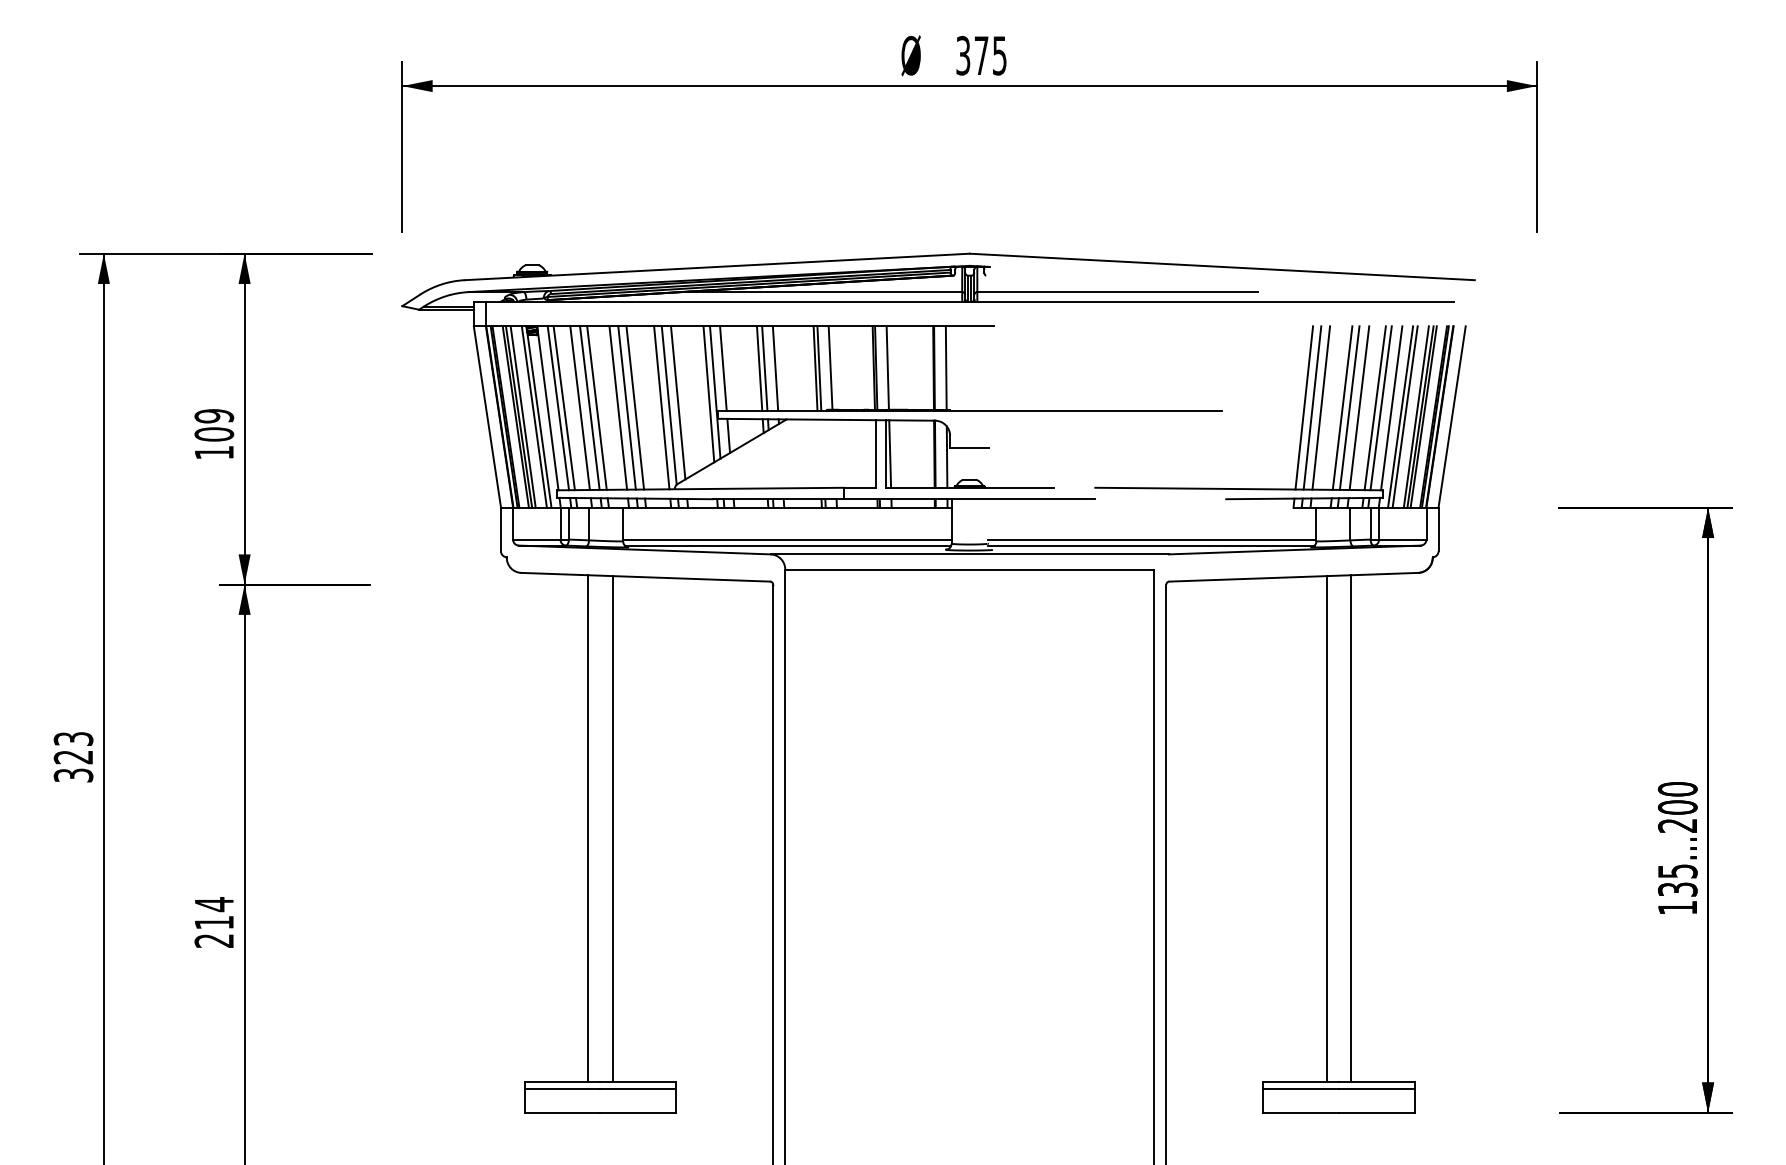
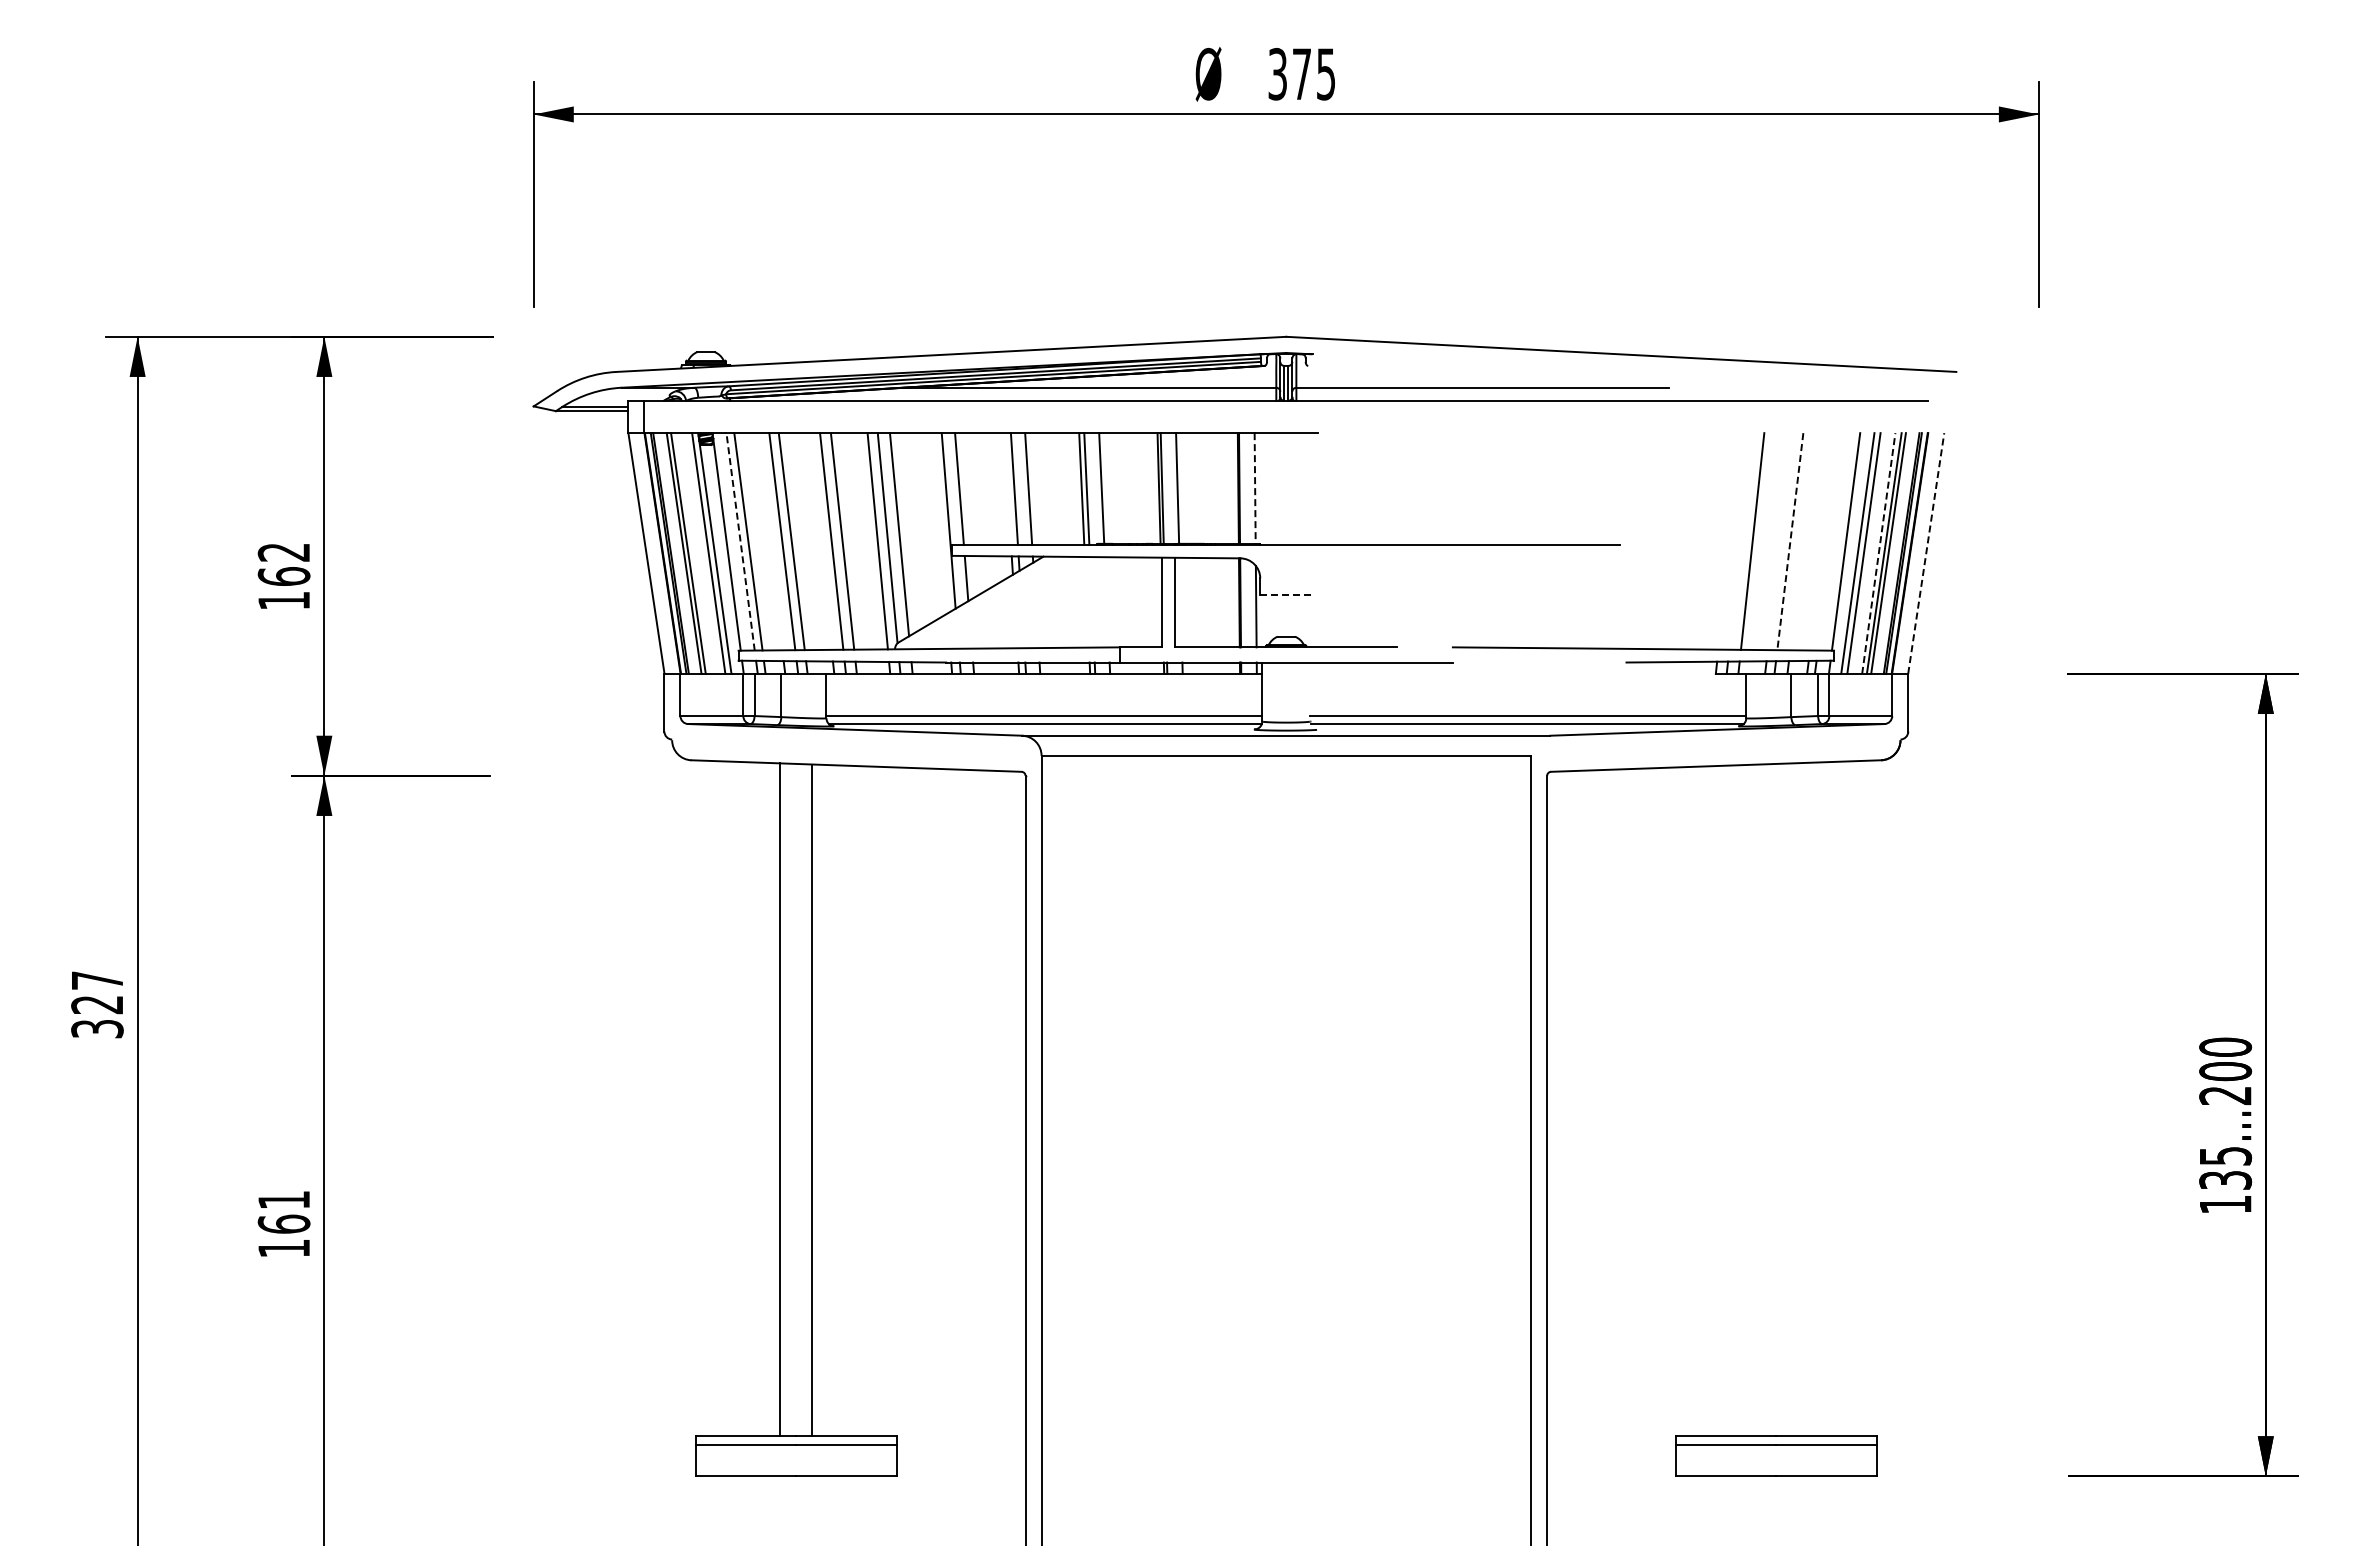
line: (759, 368) -> (1007, 489), removed
line: (946, 368) -> (1255, 488), solid -> dashed
line: (709, 394) -> (940, 523), removed
line: (558, 407) -> (740, 541), solid -> dashed
line: (580, 407) -> (769, 541), removed
line: (617, 407) -> (819, 541), removed
line: (1303, 407) -> (1729, 541), removed
line: (1312, 407) -> (1740, 541), removed
line: (1342, 407) -> (1780, 541), removed
line: (1359, 407) -> (1803, 541), removed
line: (1375, 407) -> (1824, 541), removed
line: (1380, 407) -> (1831, 541), removed
line: (1349, 408) -> (1790, 542), solid -> dashed
line: (522, 417) -> (693, 553), removed
line: (1416, 417) -> (1878, 553), solid -> dashed
line: (1452, 417) -> (1926, 553), solid -> dashed
text: (213, 425) -> (283, 564), 109 -> 162
line: (969, 448) -> (1286, 595), solid -> dashed
line: (889, 453) -> (1180, 602), removed
text: (73, 738) -> (97, 980), 323 -> 327
line: (1351, 828) -> (1792, 1099), removed
line: (1327, 829) -> (1760, 1100), removed
text: (213, 922) -> (283, 1223), 214 -> 161

